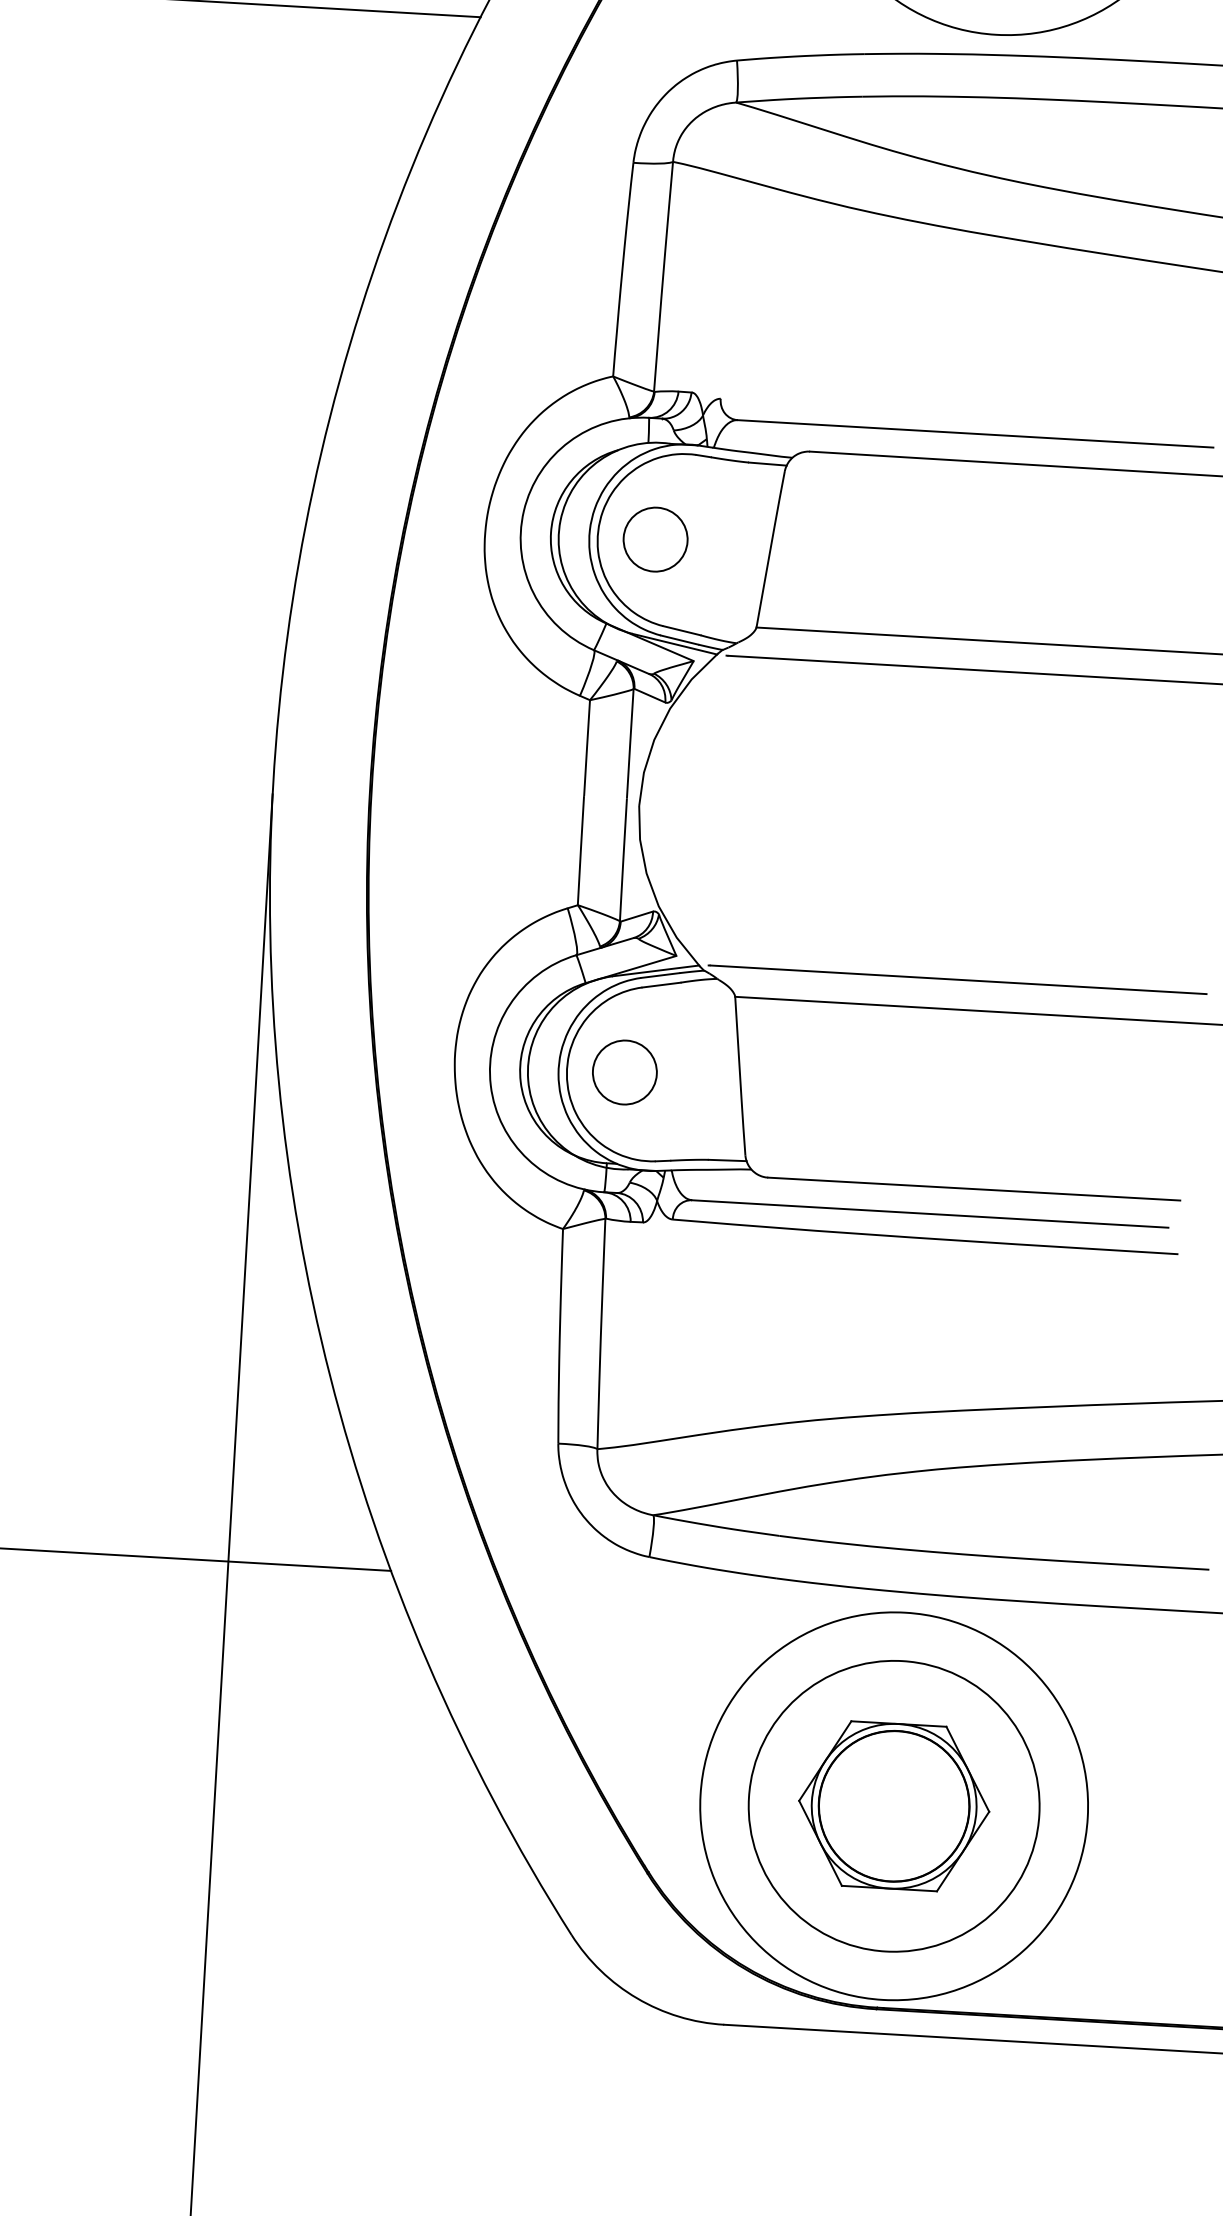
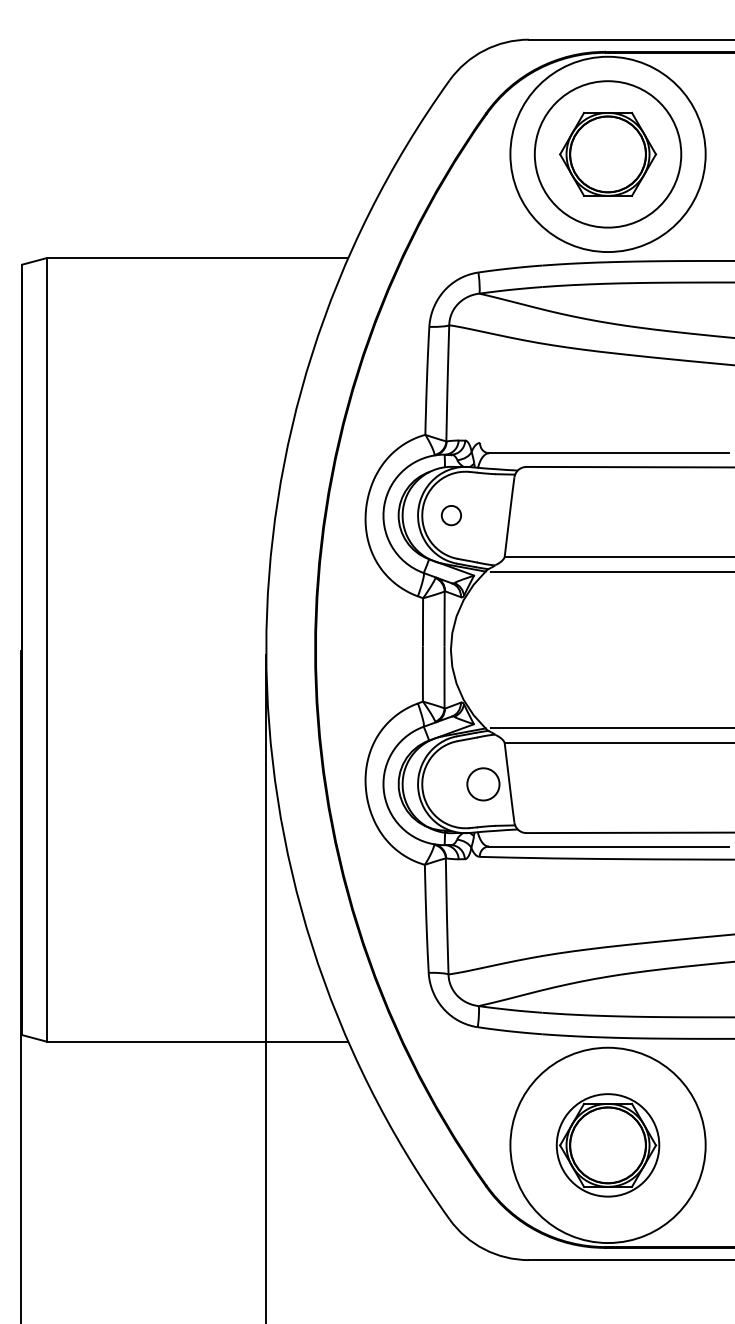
circle: (655, 539) -> (451, 515), size x0.6
circle: (625, 1072) -> (483, 784), moved
circle: (893, 1806) -> (607, 1145), size x0.7

